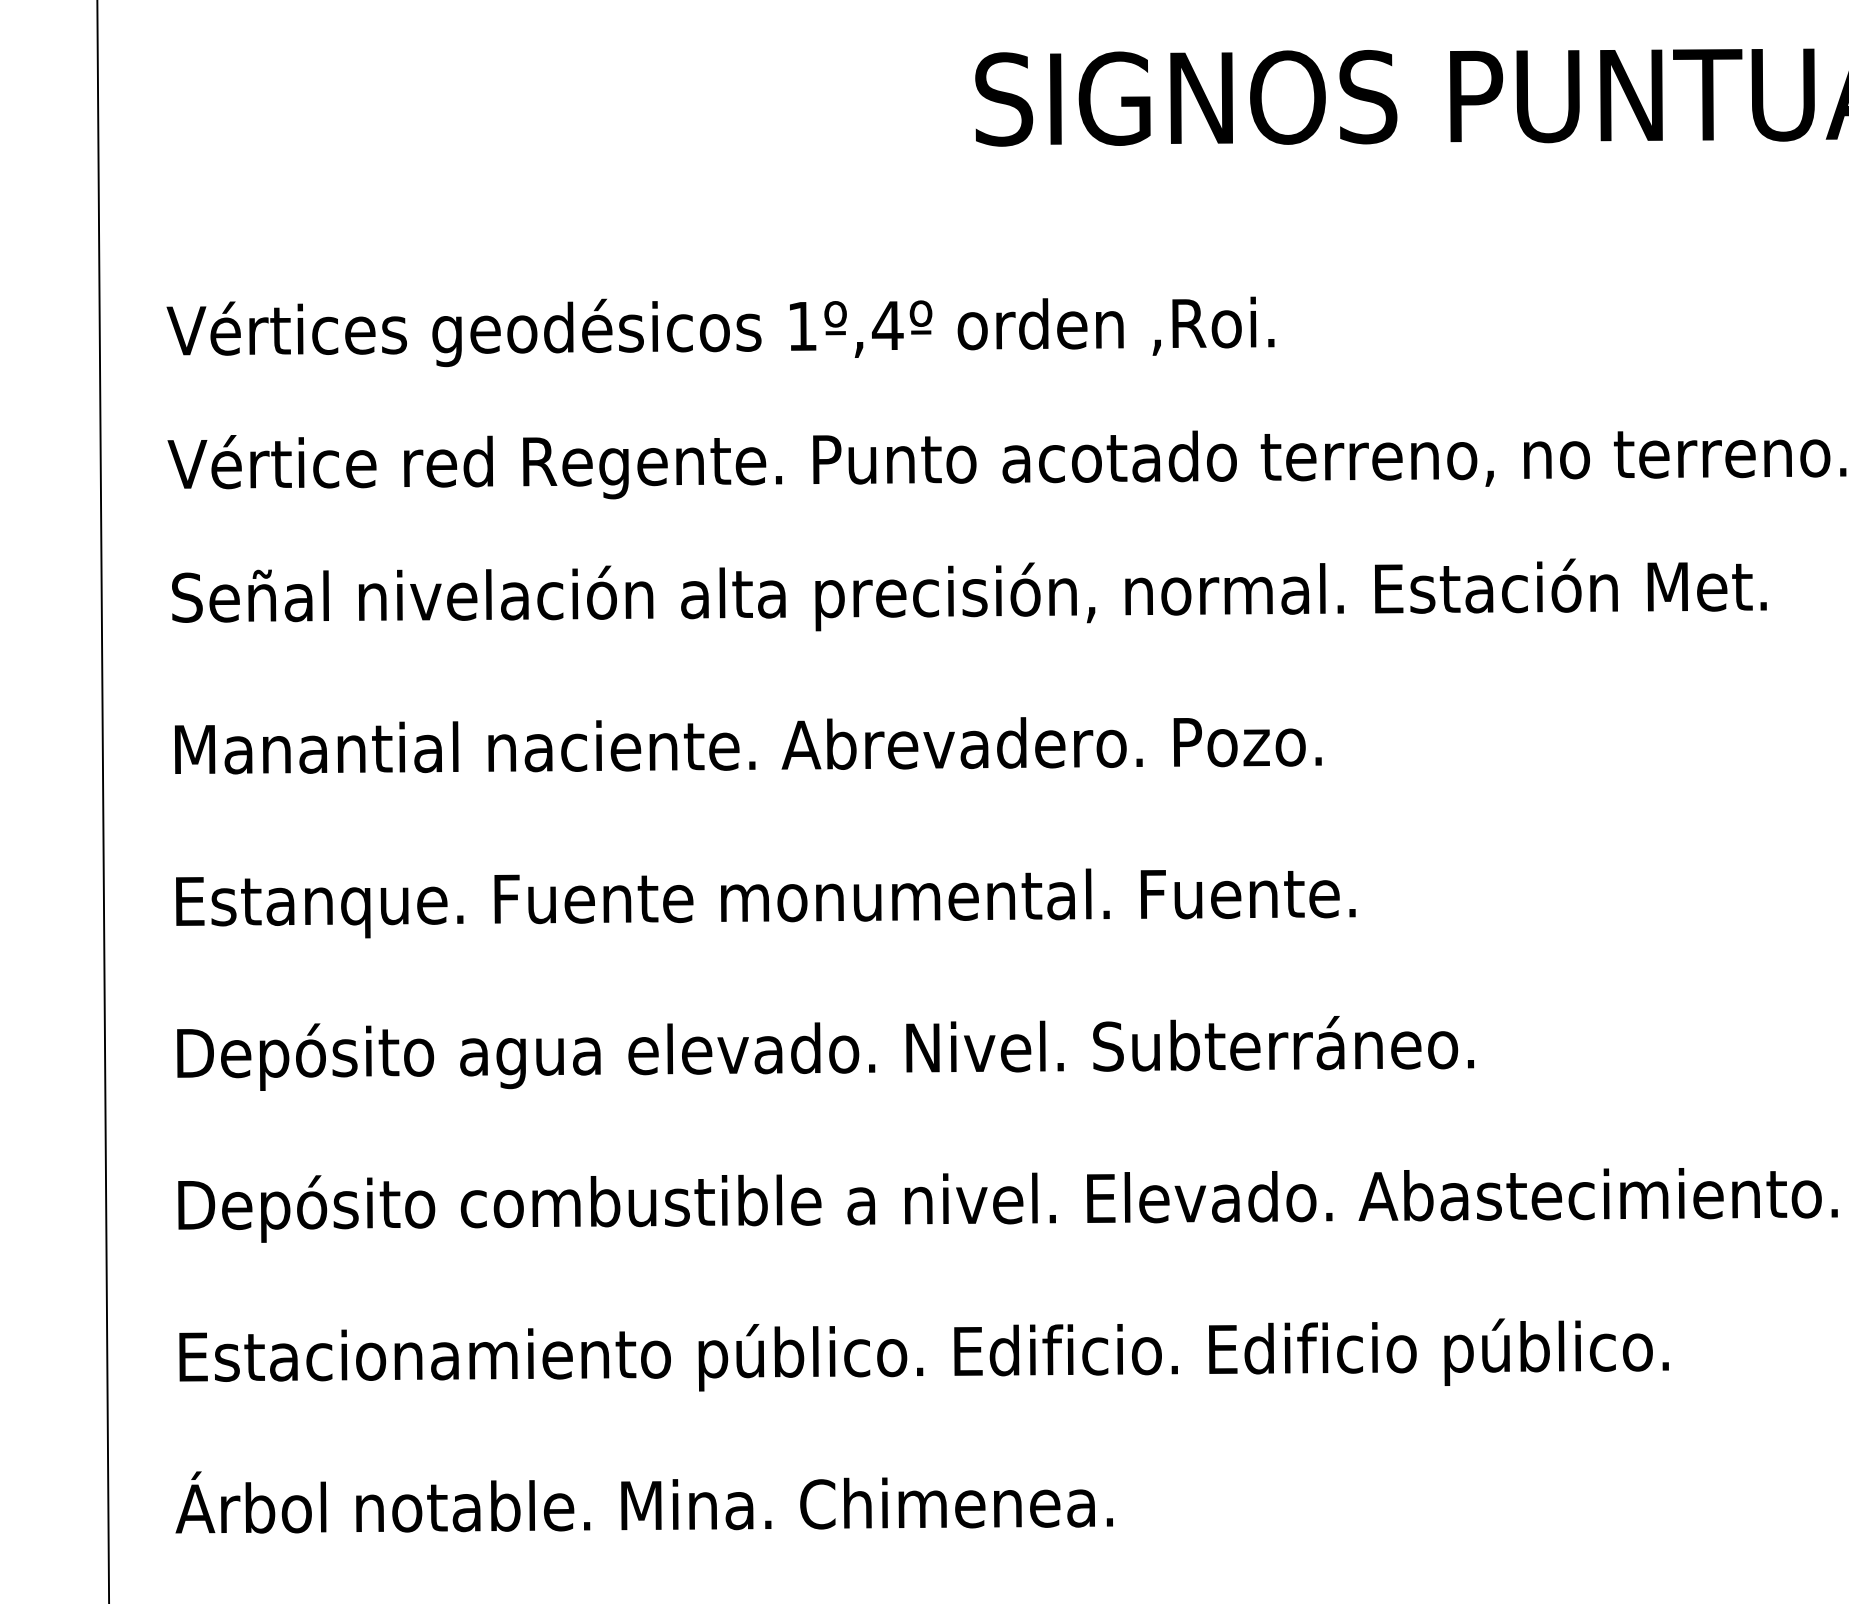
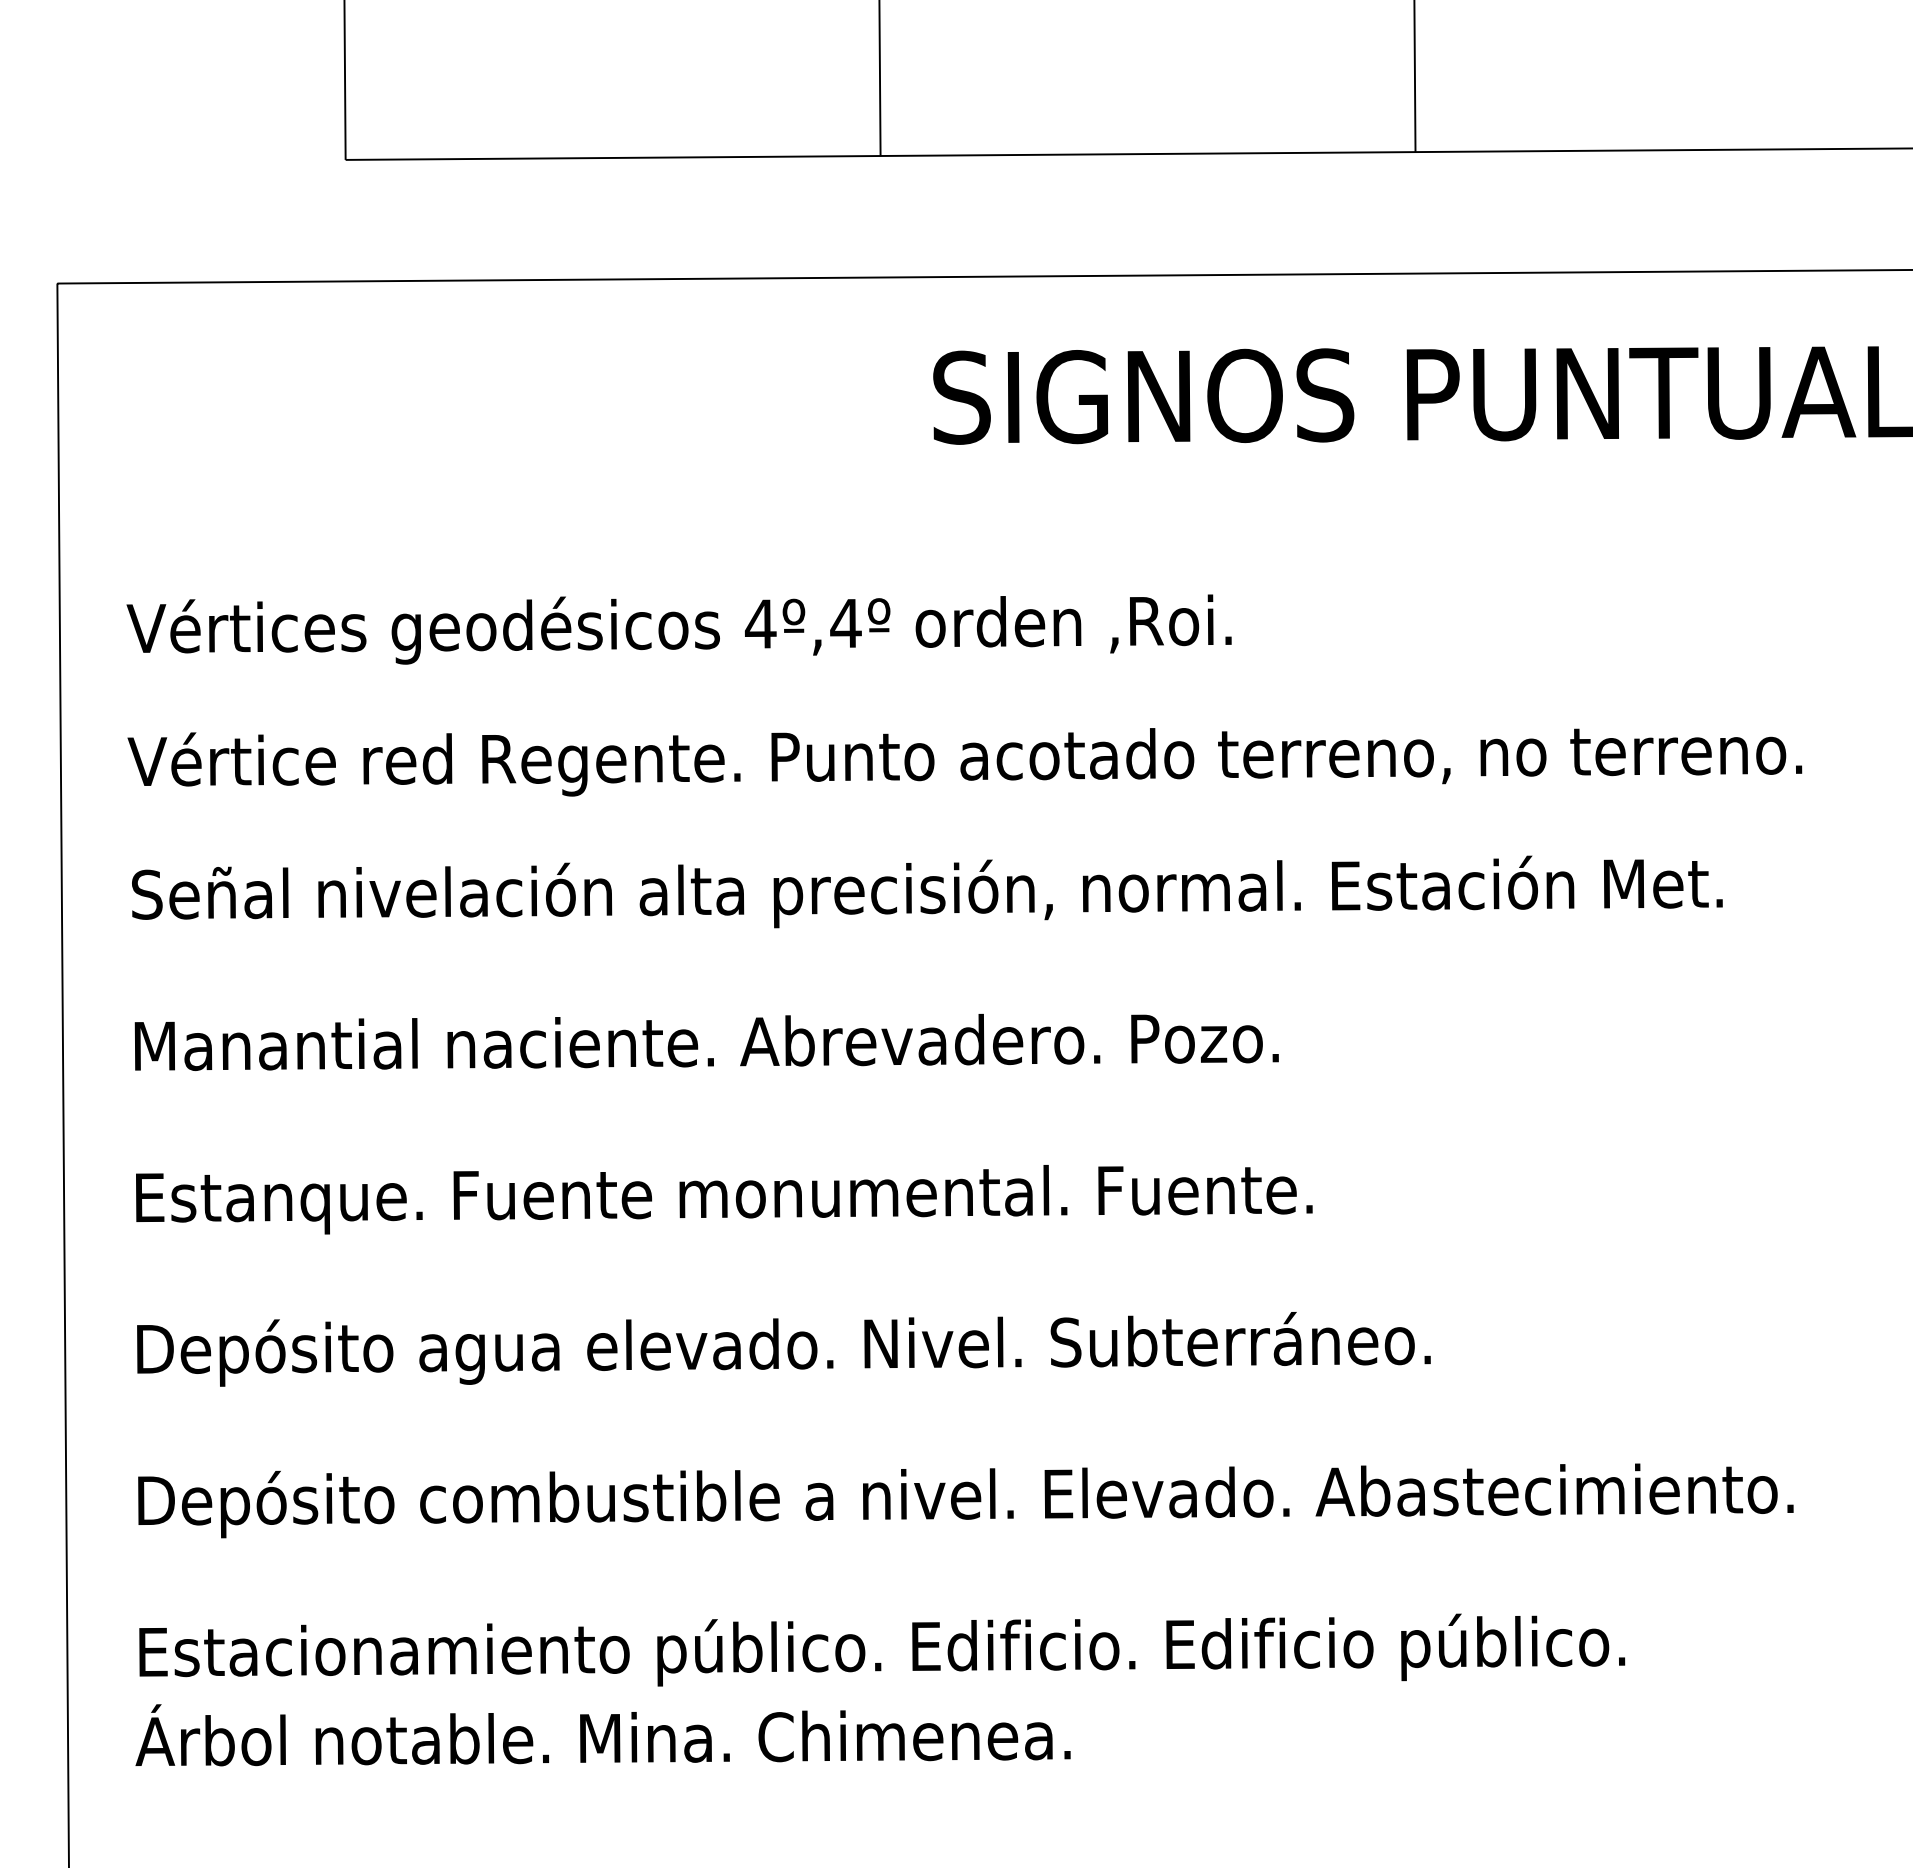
text: (802, 325) -> (760, 623), 1º,4º -> 4º,4º
text: (643, 1502) -> (602, 1735), moved

